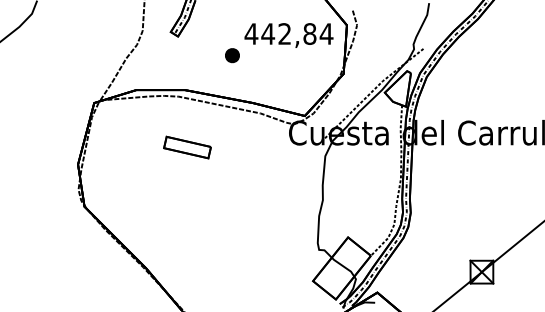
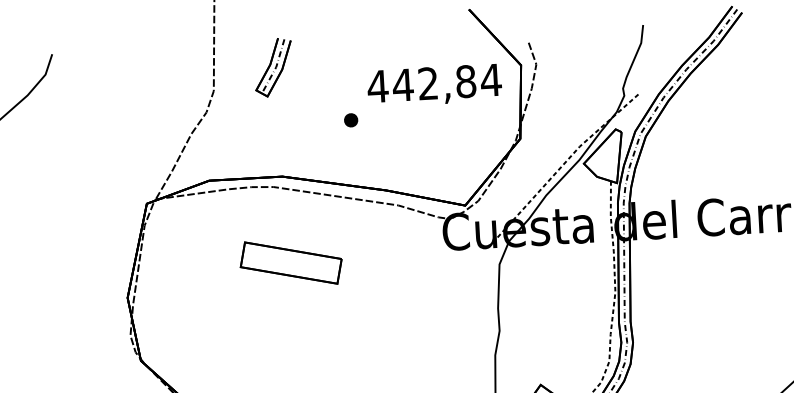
part: (232, 54) -> (351, 118), size x0.62
part: (187, 147) -> (291, 262), size x1.43

